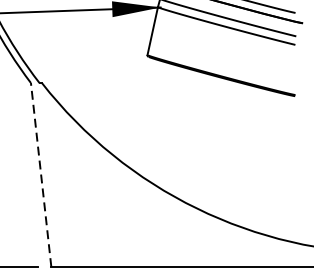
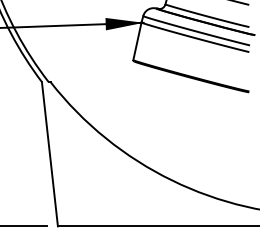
line: (40, 175) -> (49, 154), dashed -> solid

